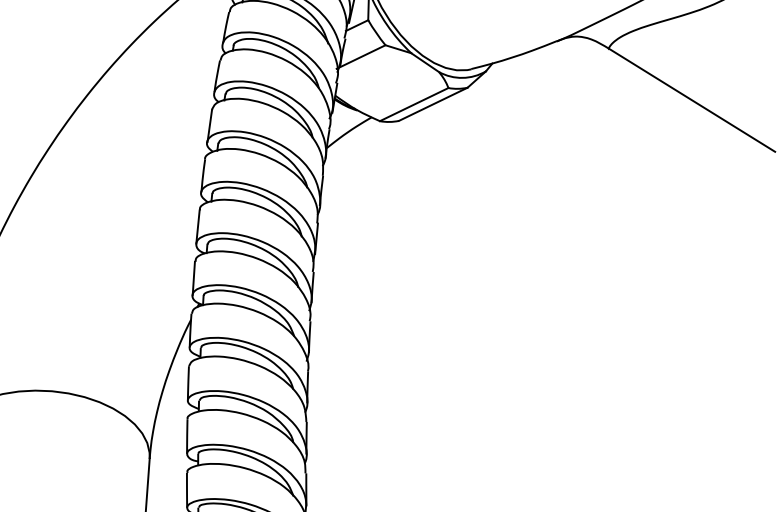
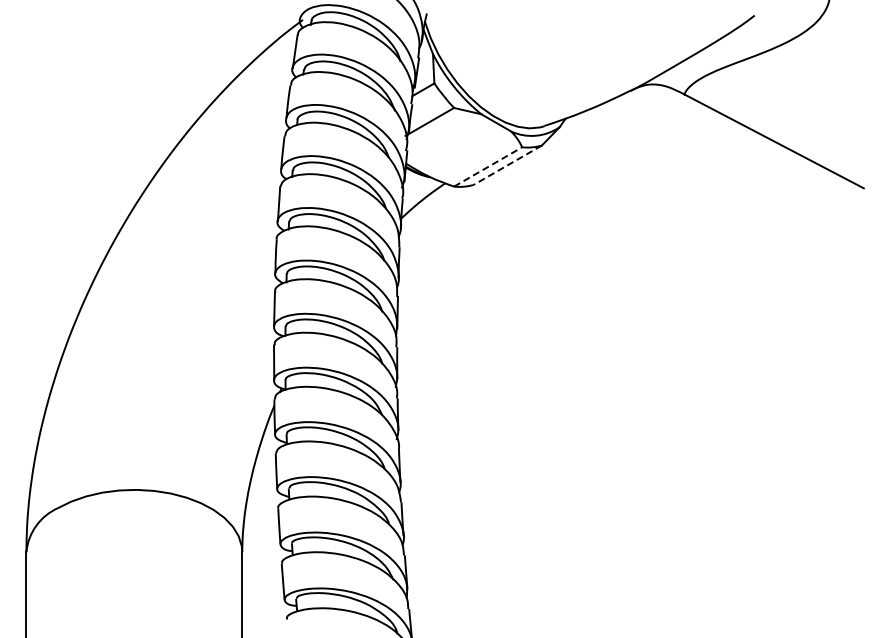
line: (414, 104) -> (488, 166), solid -> dashed
line: (432, 104) -> (507, 165), solid -> dashed

